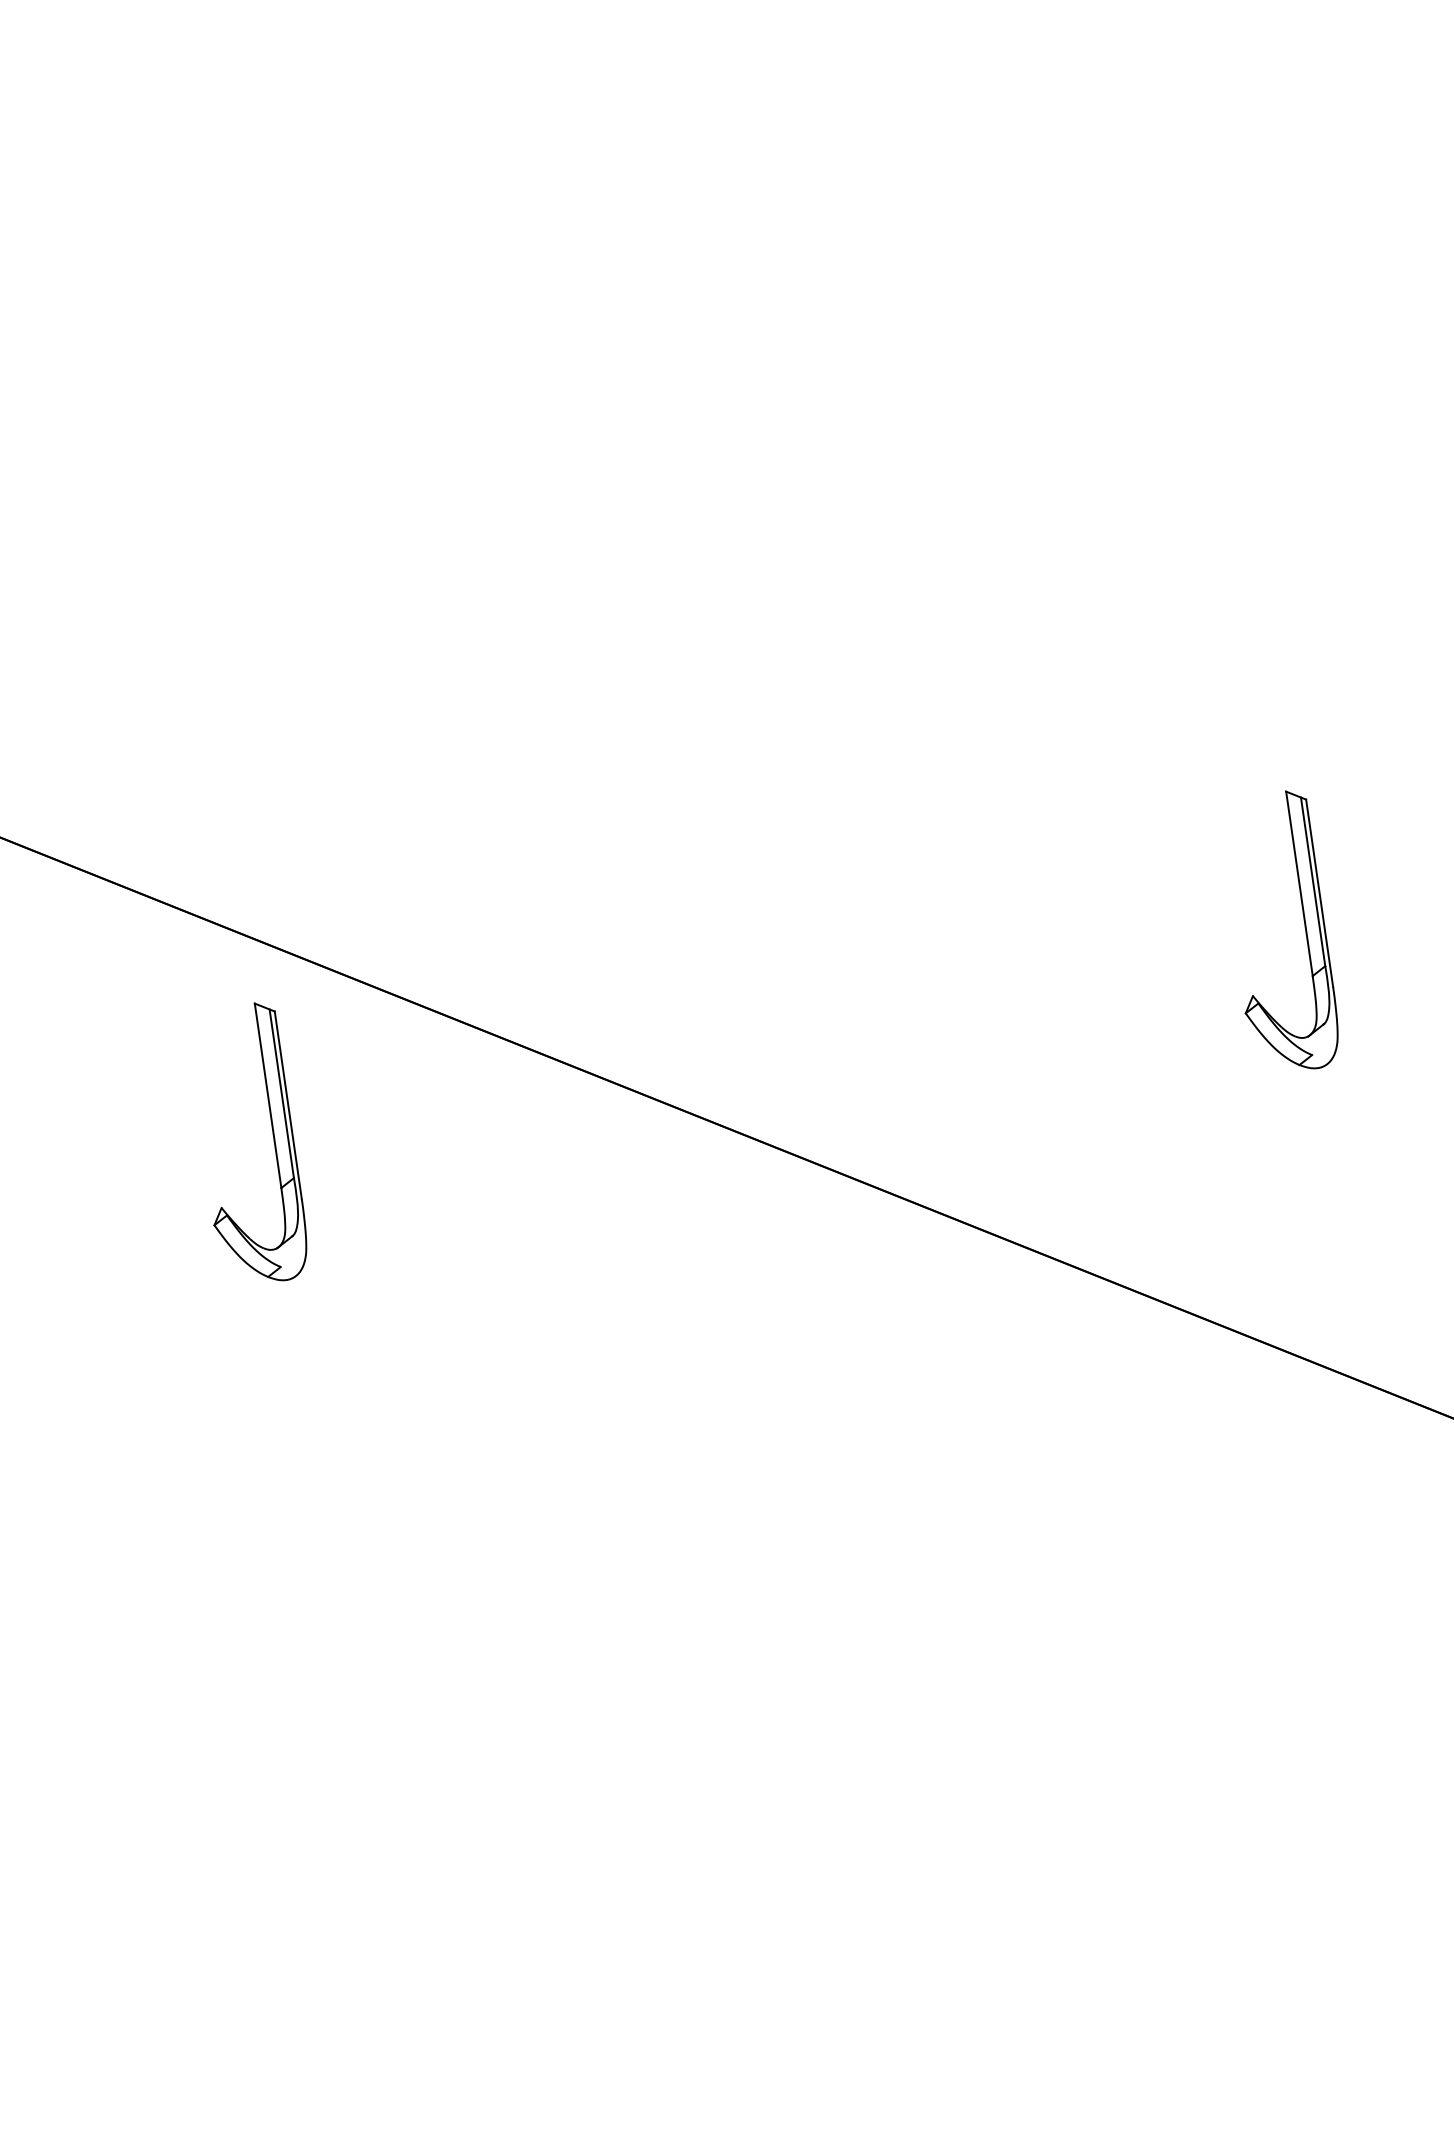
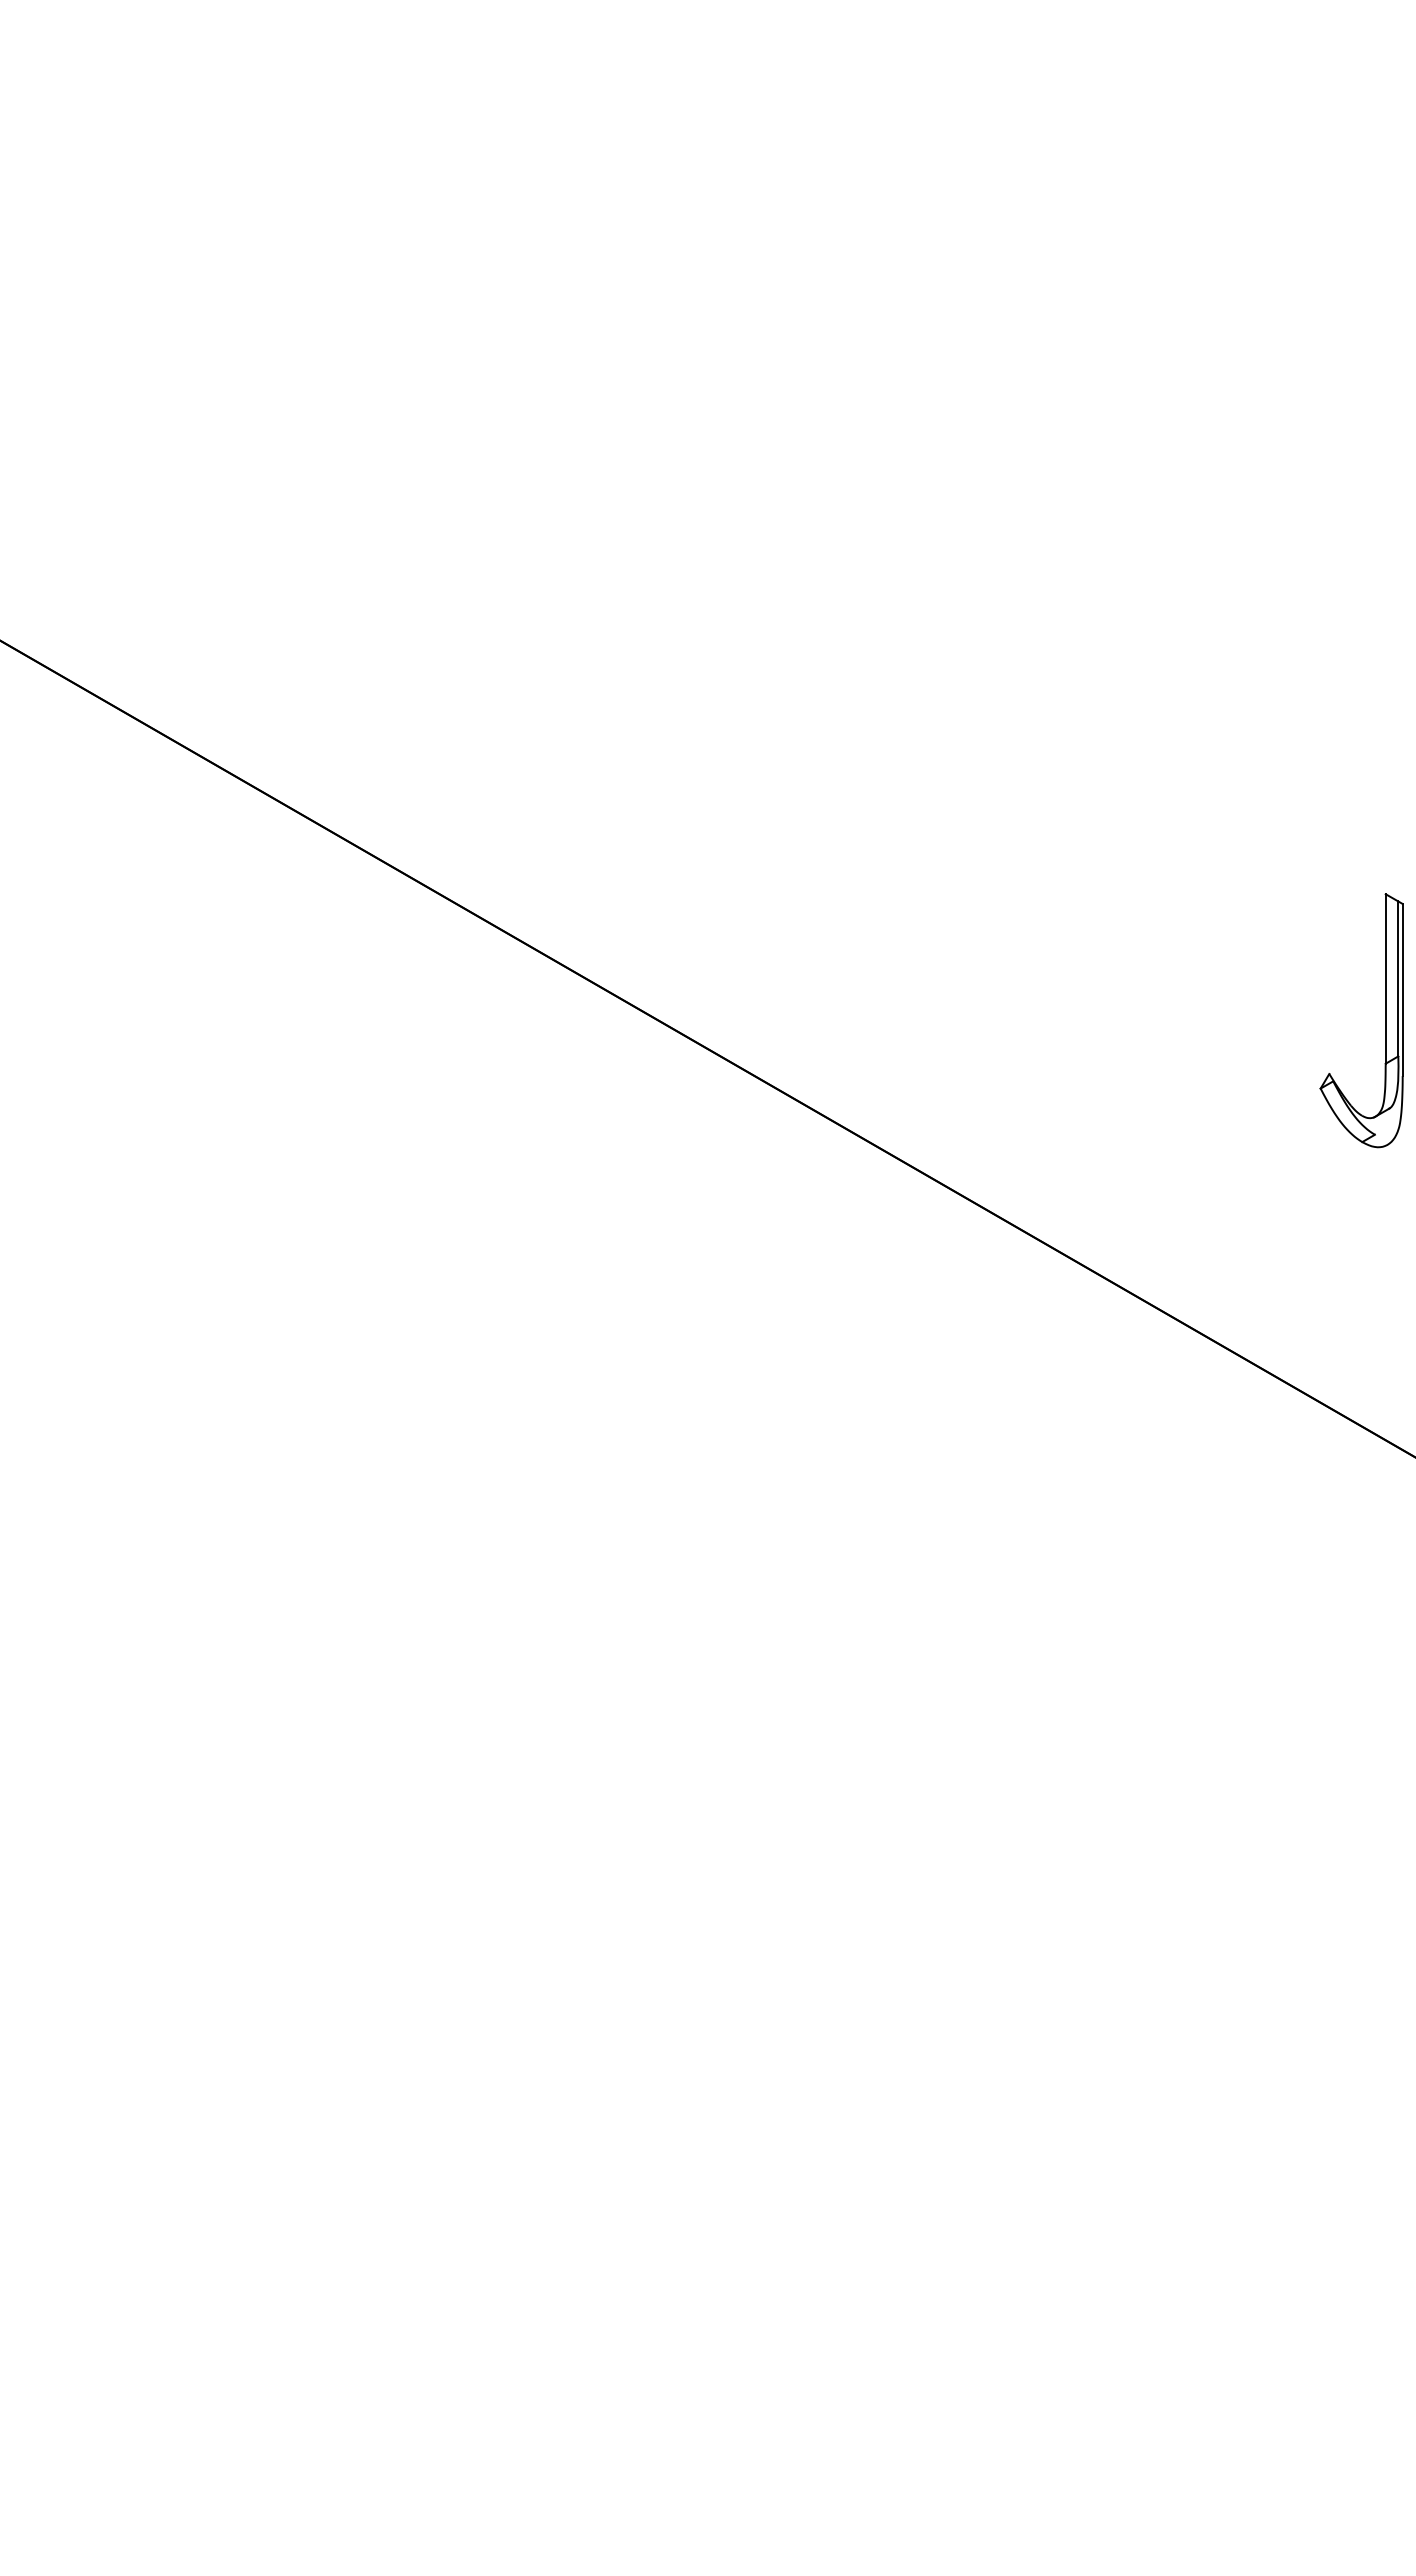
part: (274, 1141) -> (429, 1077), removed

